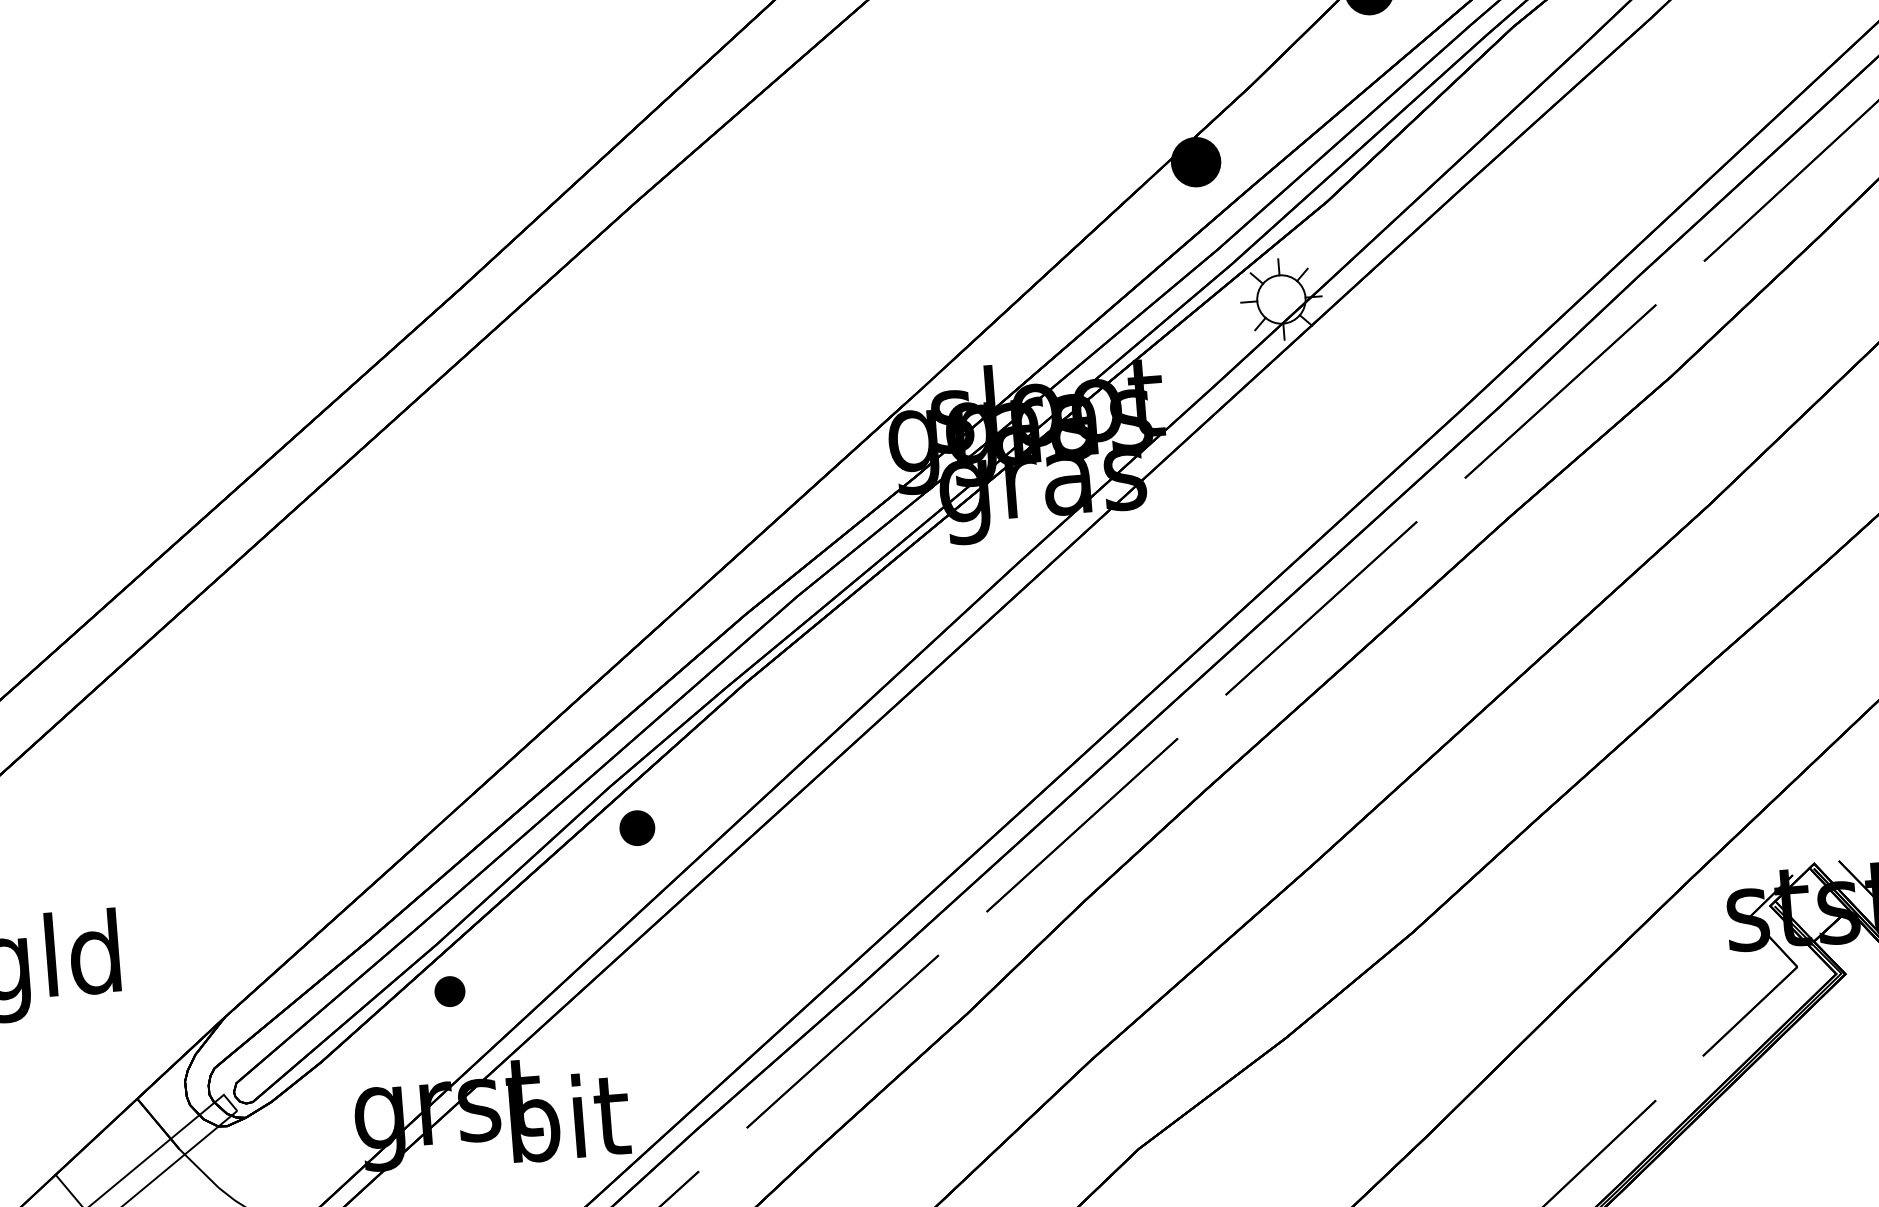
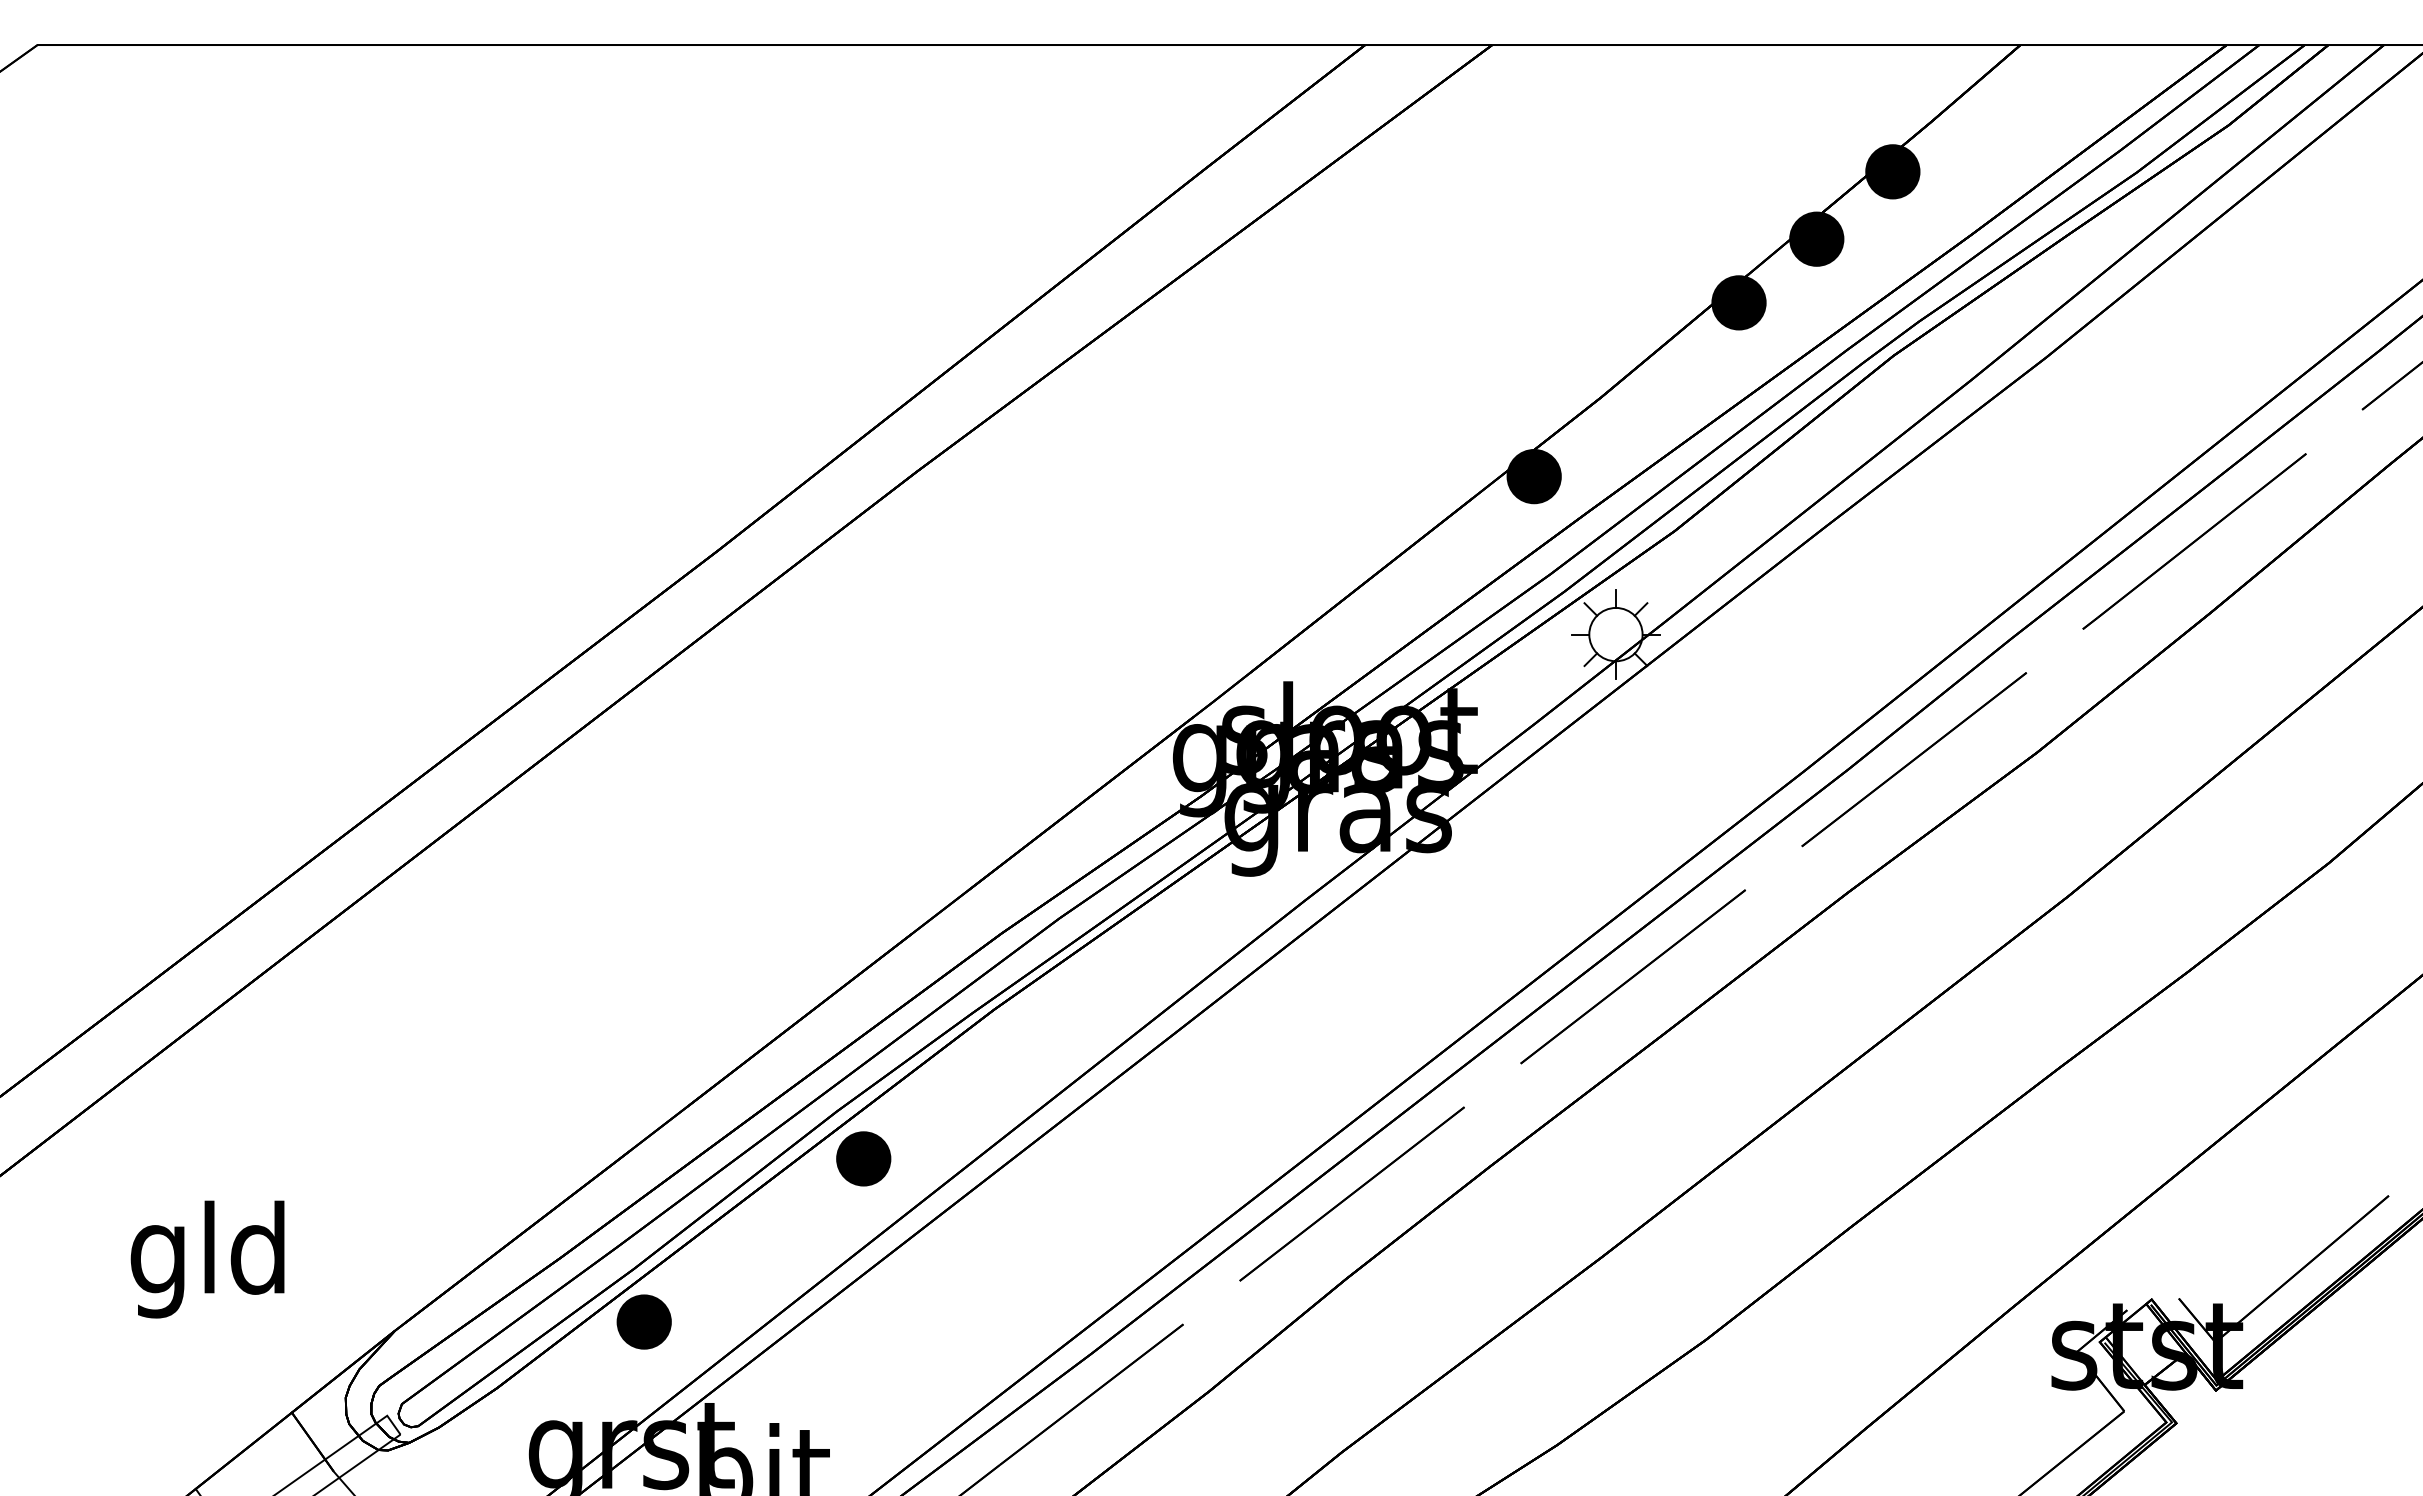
part: (637, 827) -> (863, 1158), size x1.43
part: (449, 991) -> (643, 1321), size x1.67

